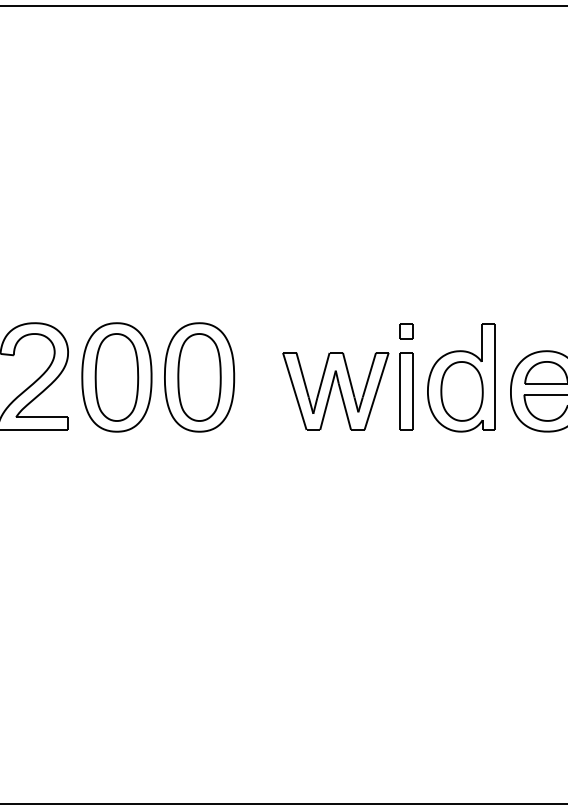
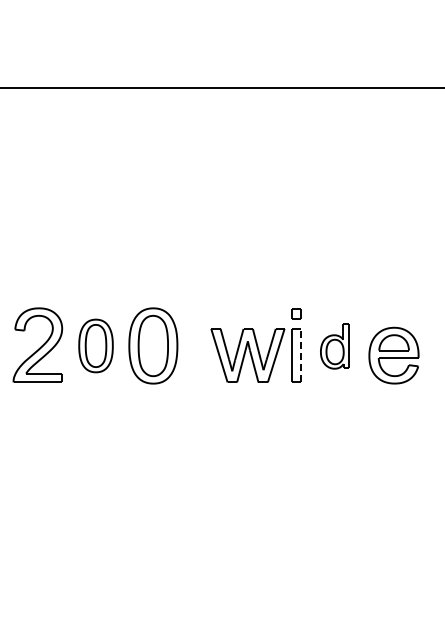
part: (116, 376) -> (95, 345), size x0.7
part: (460, 378) -> (334, 346), size x0.6
line: (413, 391) -> (301, 355), solid -> dashed

